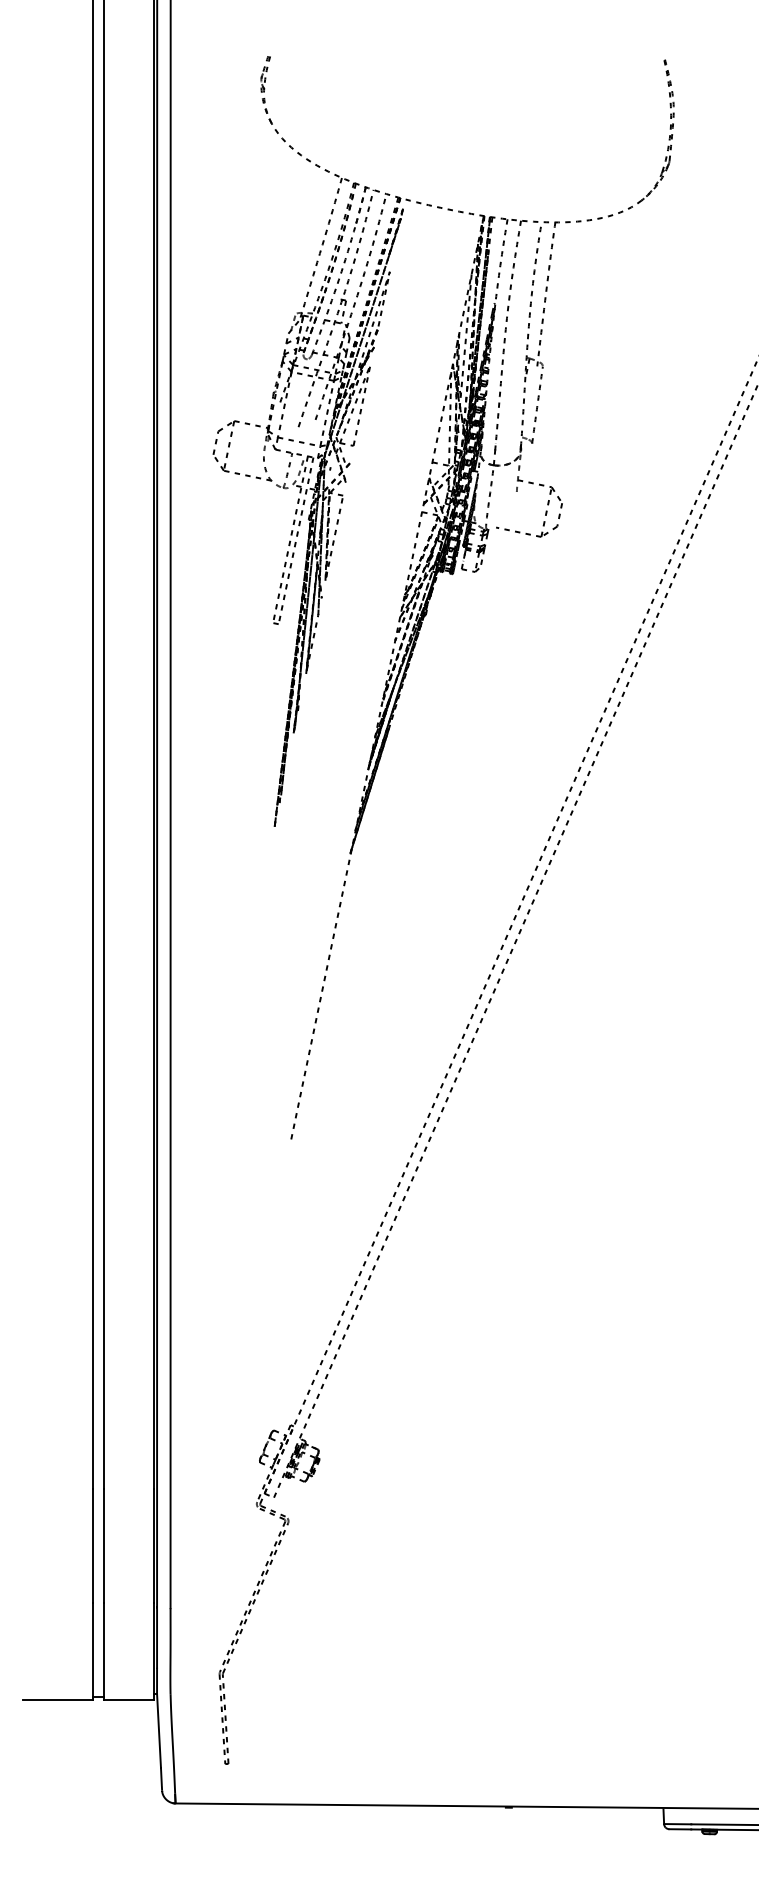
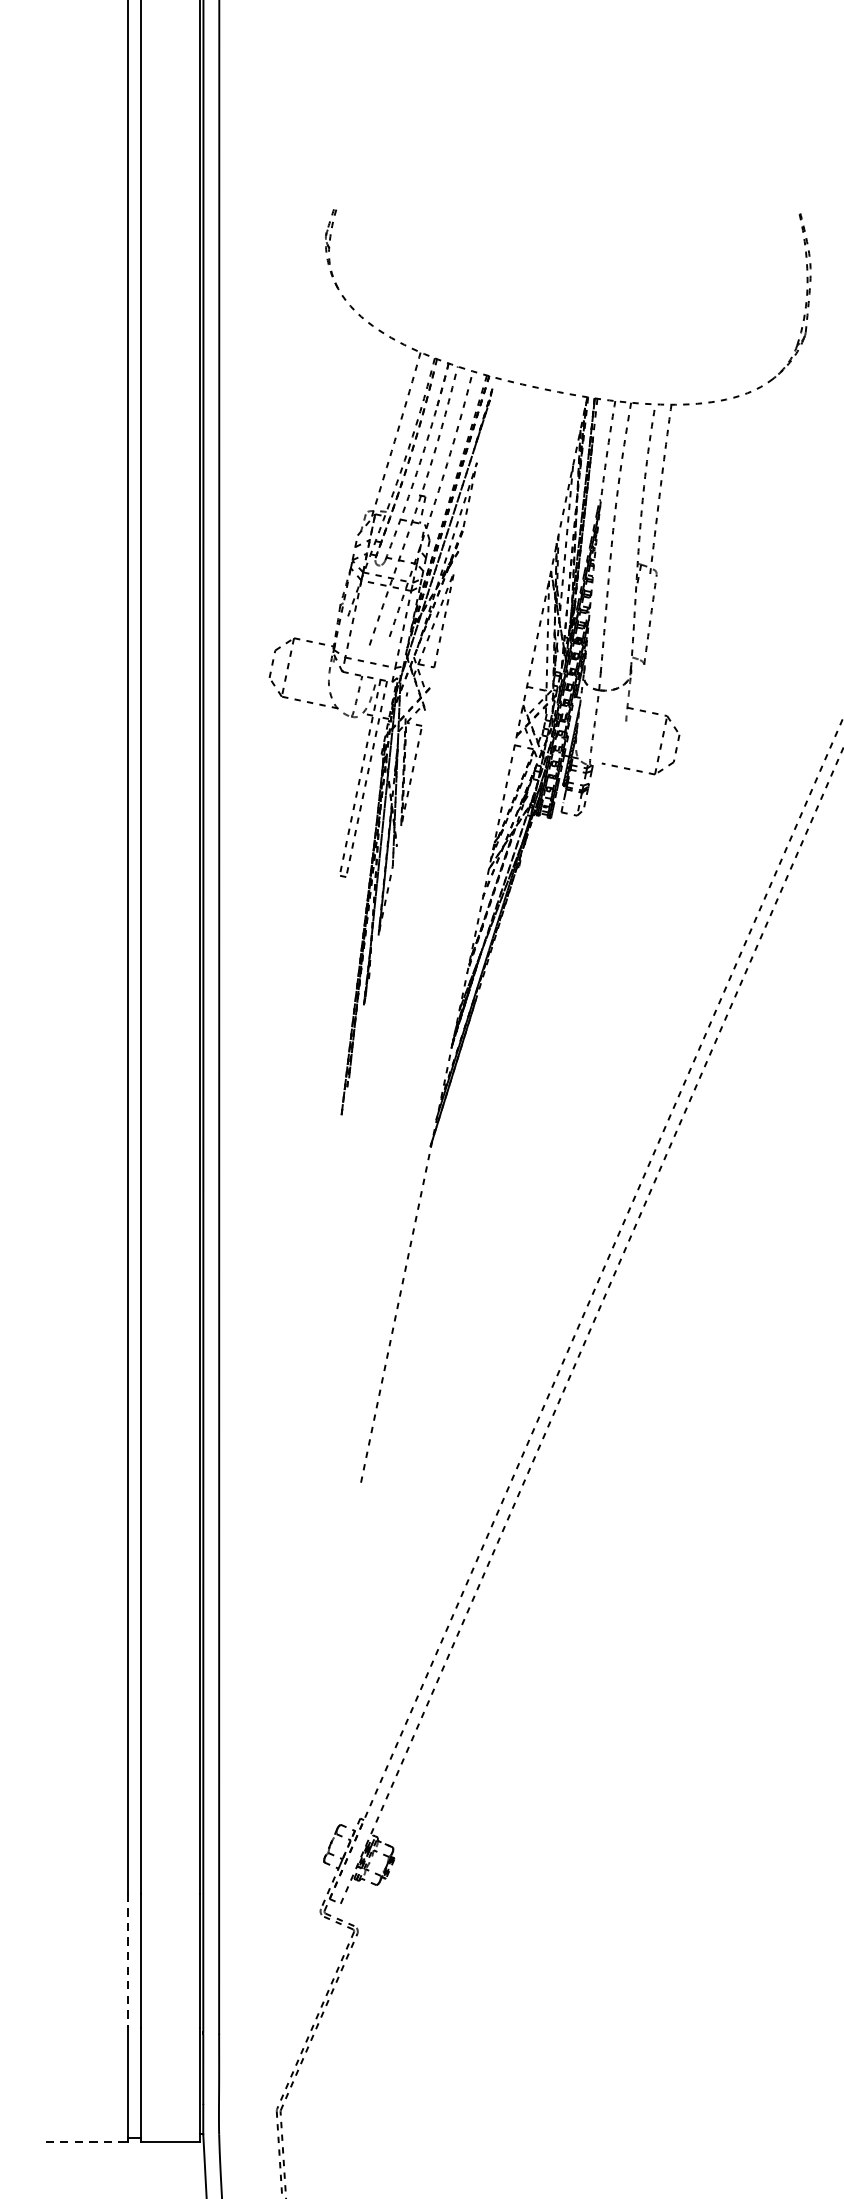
line: (93, 1546) -> (128, 1961), solid -> dashed
line: (58, 1700) -> (87, 2142), solid -> dashed

